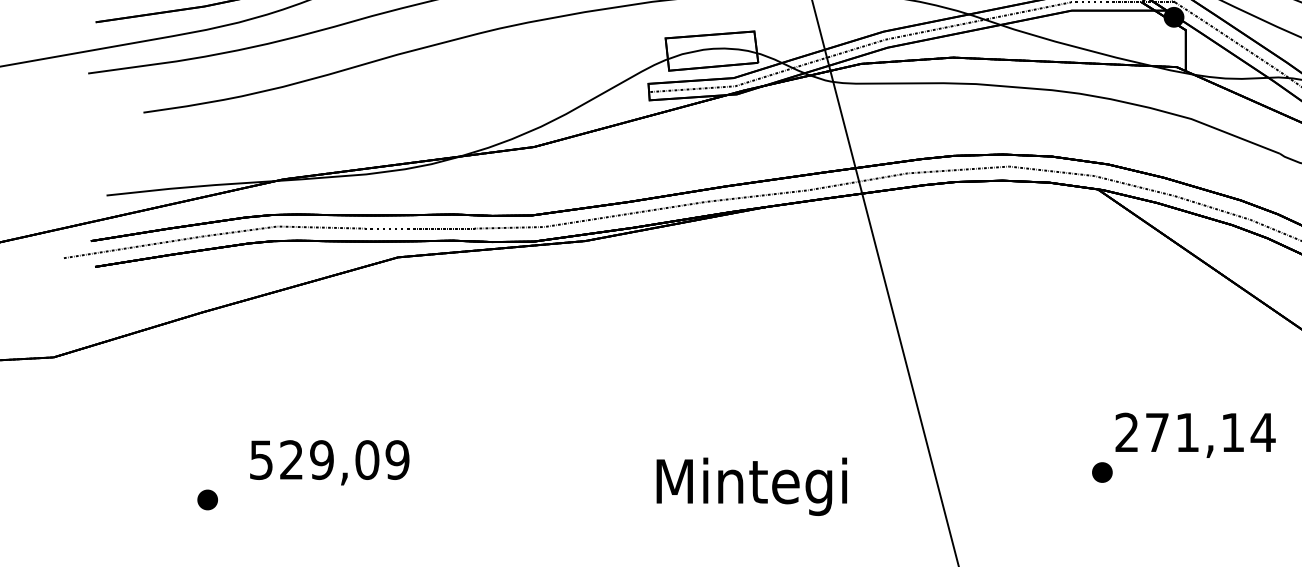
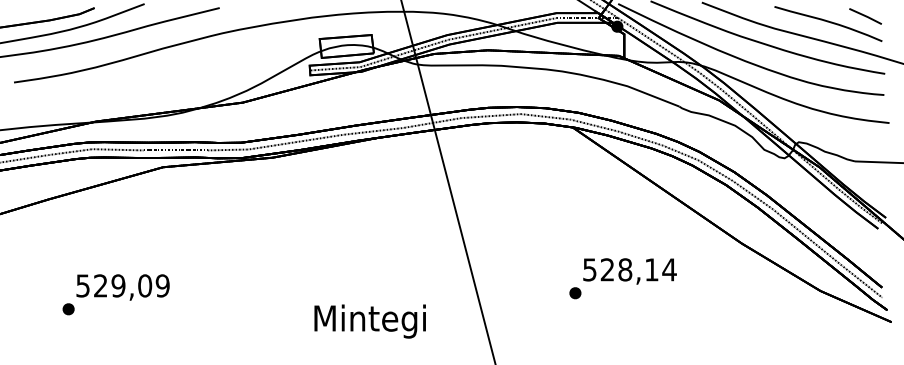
text: (1157, 432) -> (607, 269), 271,14 -> 528,14
text: (750, 486) -> (369, 321), moved
part: (207, 500) -> (68, 309), moved

